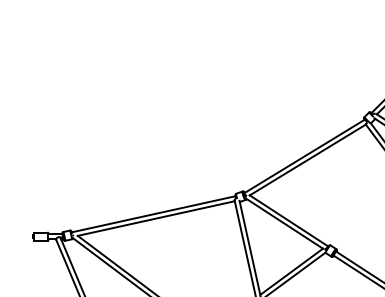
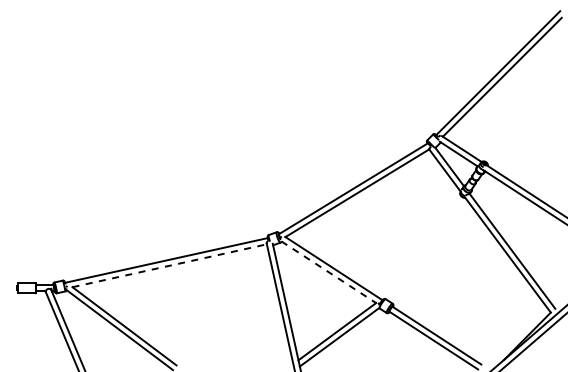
line: (156, 218) -> (169, 265), solid -> dashed
line: (284, 224) -> (328, 272), solid -> dashed

